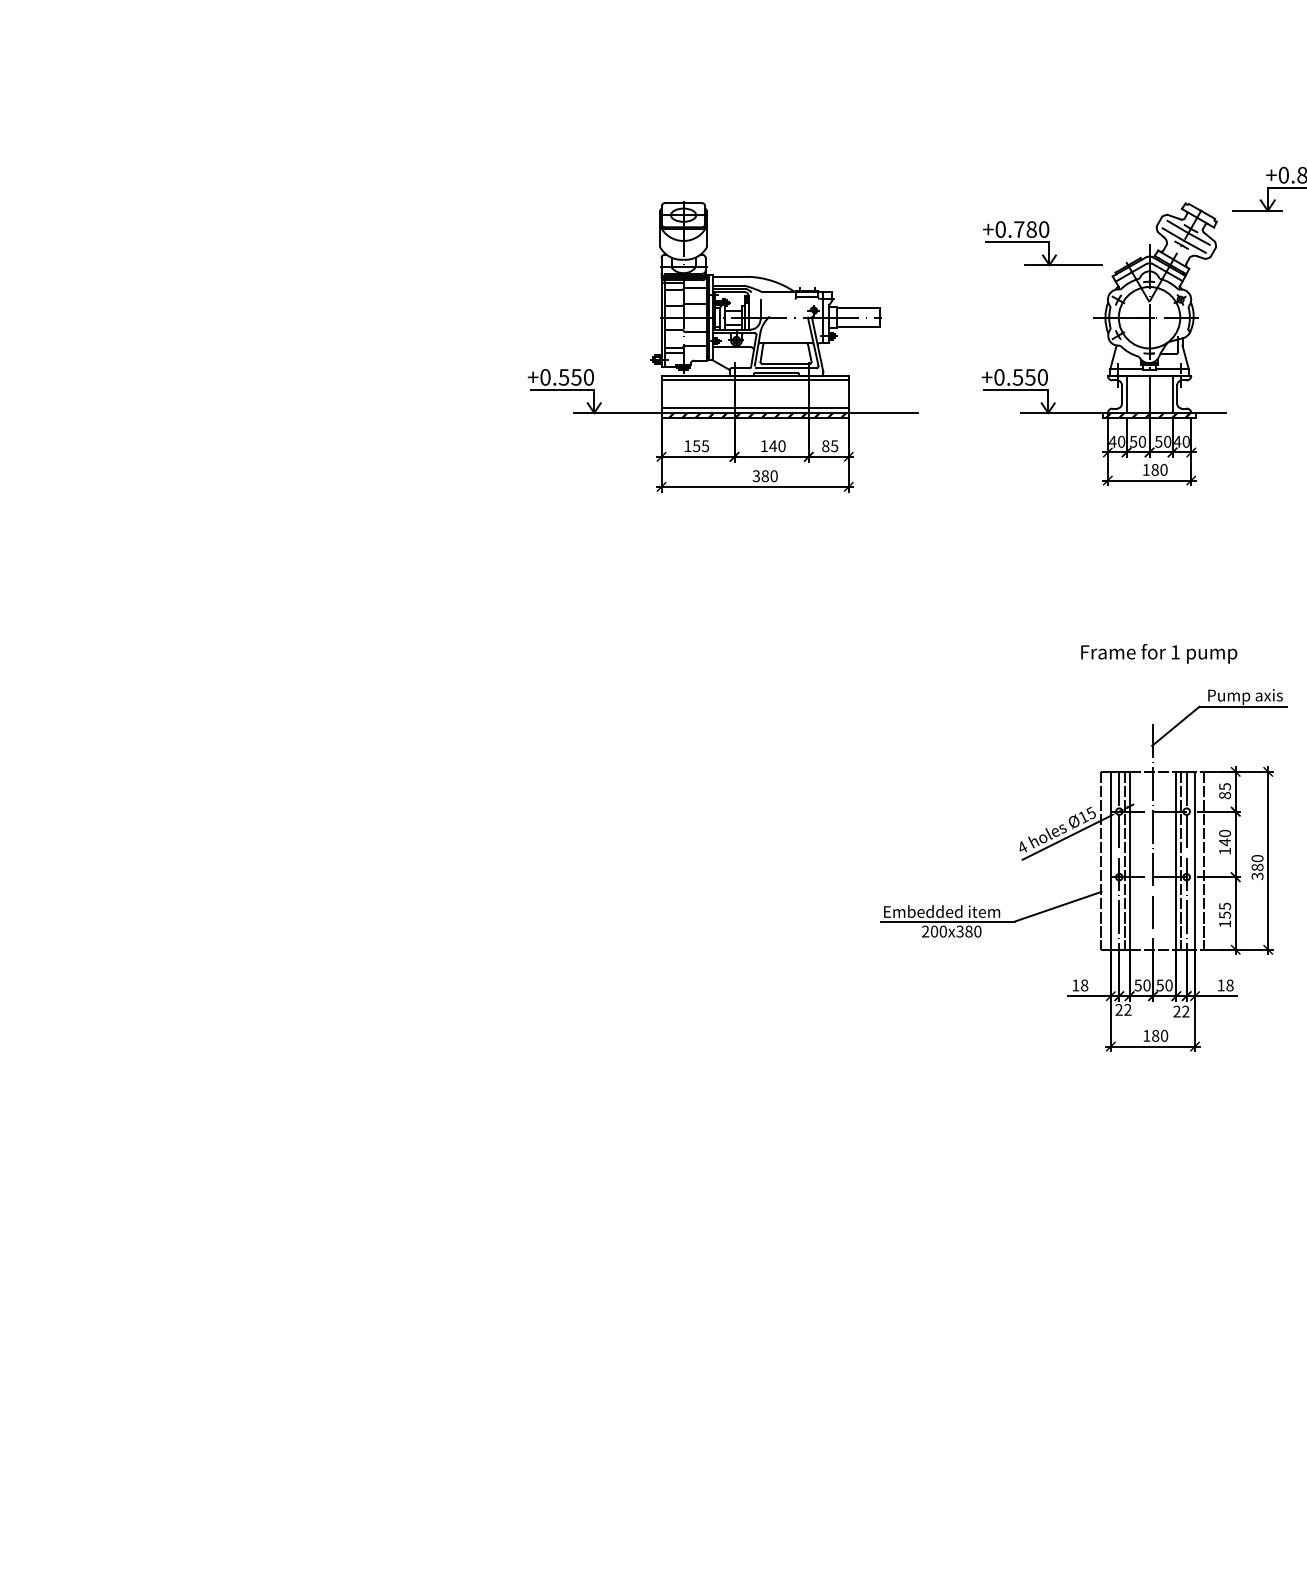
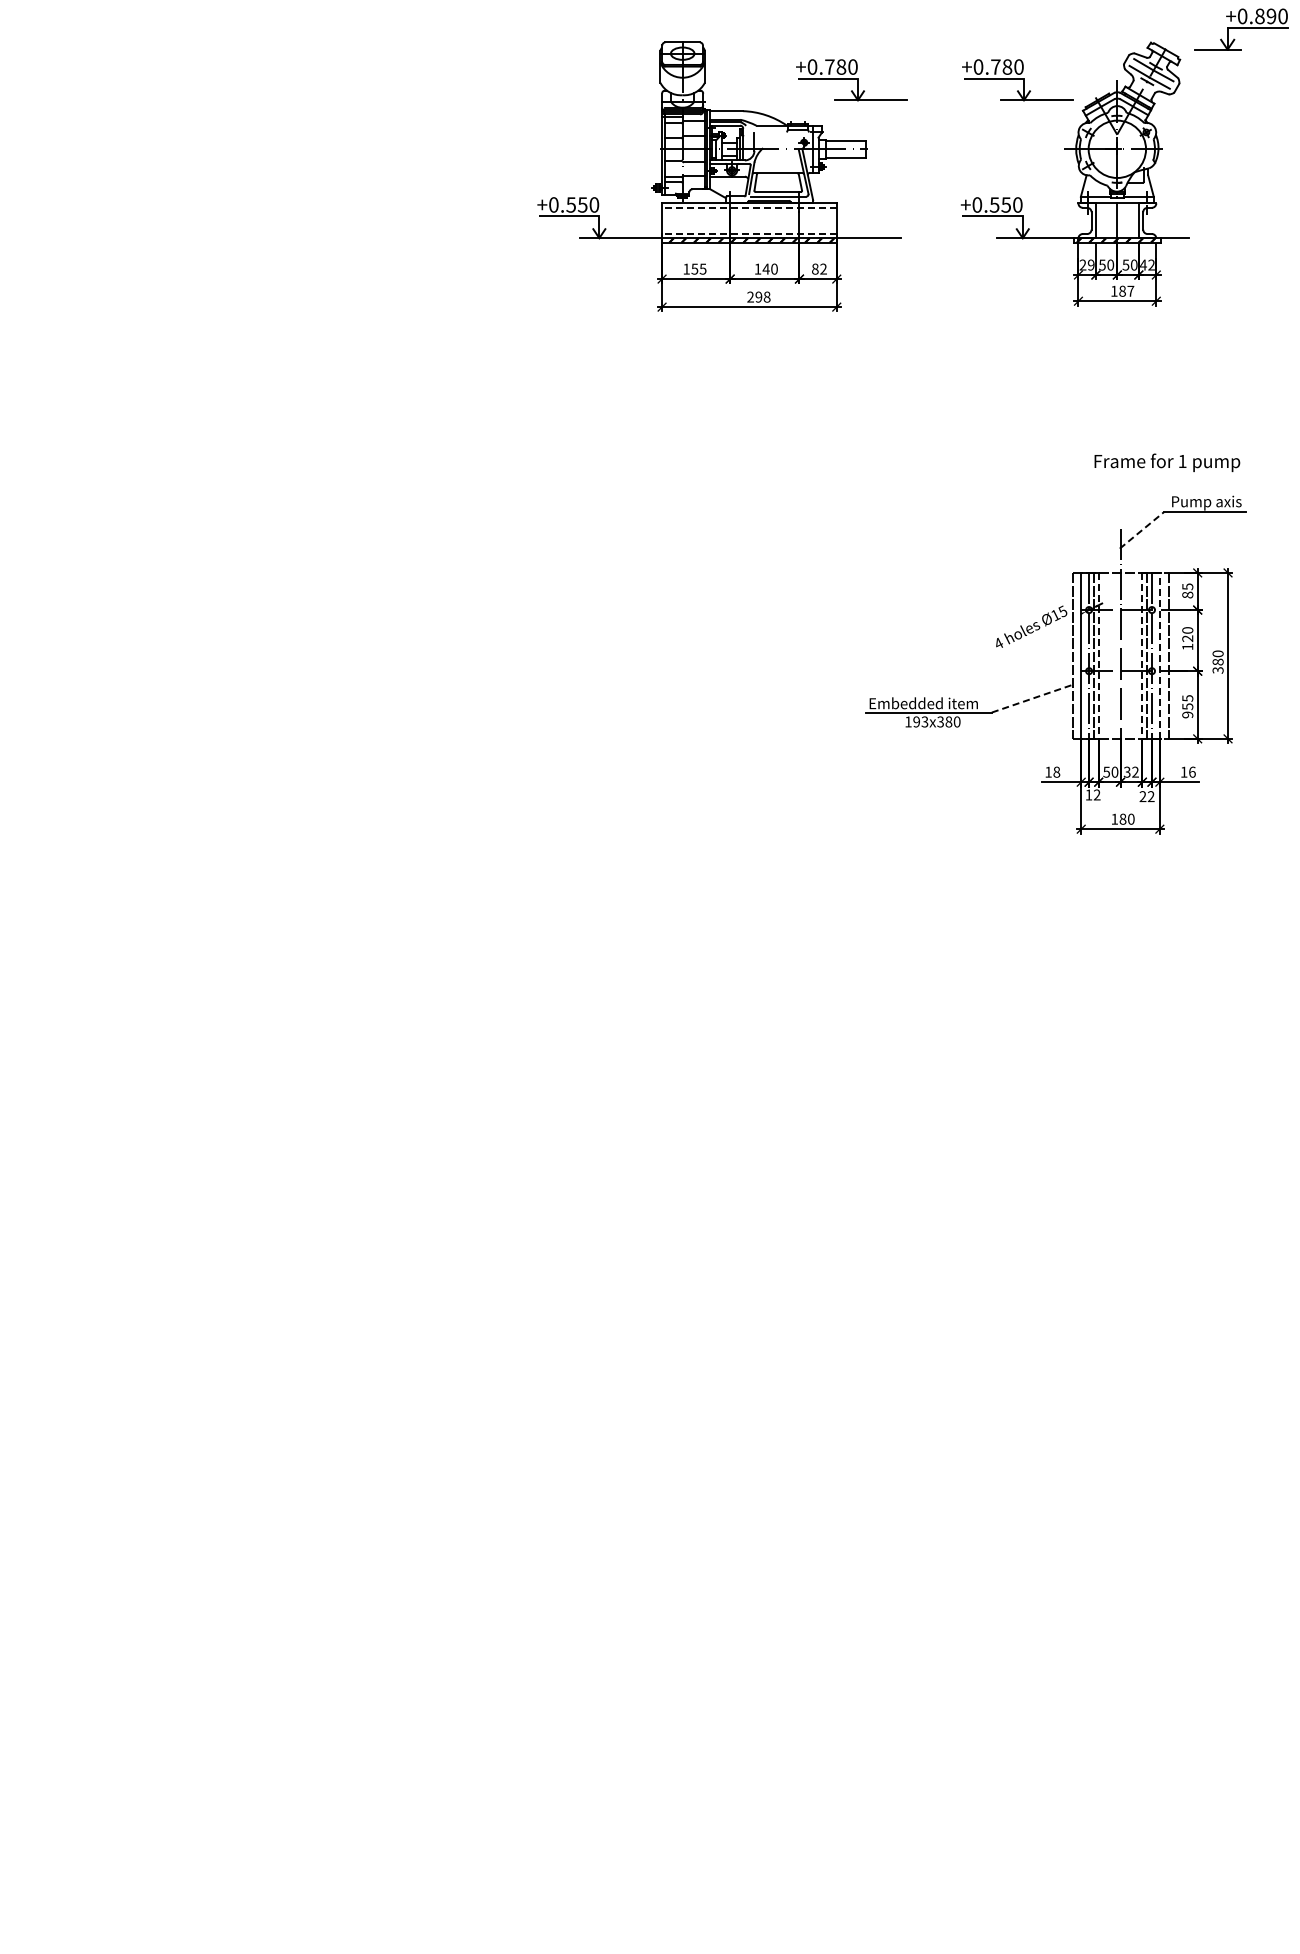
part: (864, 243) -> (851, 80), added
line: (754, 380) -> (748, 207), solid -> dashed
line: (754, 407) -> (748, 233), solid -> dashed
text: (1116, 441) -> (1086, 264), 40 -> 29
text: (1186, 441) -> (1151, 264), 40 -> 42
text: (834, 445) -> (823, 268), 85 -> 82
text: (1163, 469) -> (1130, 290), 180 -> 187
text: (764, 475) -> (758, 296), 380 -> 298
text: (1159, 653) -> (1167, 462), moved
line: (1175, 726) -> (1141, 530), solid -> dashed
line: (1066, 836) -> (1039, 633), removed
text: (1224, 842) -> (1187, 638), 140 -> 120
line: (1129, 860) -> (1098, 655), solid -> dashed
line: (1176, 860) -> (1142, 655), solid -> dashed
line: (1194, 860) -> (1159, 655), solid -> dashed
line: (1058, 906) -> (1032, 698), solid -> dashed
text: (1224, 923) -> (1187, 714), 155 -> 955
text: (934, 931) -> (916, 721), 200 -> 193
text: (1164, 984) -> (1131, 771), 50 -> 32
text: (1230, 984) -> (1192, 771), 18 -> 16
text: (1118, 1009) -> (1088, 794), 22 -> 12

